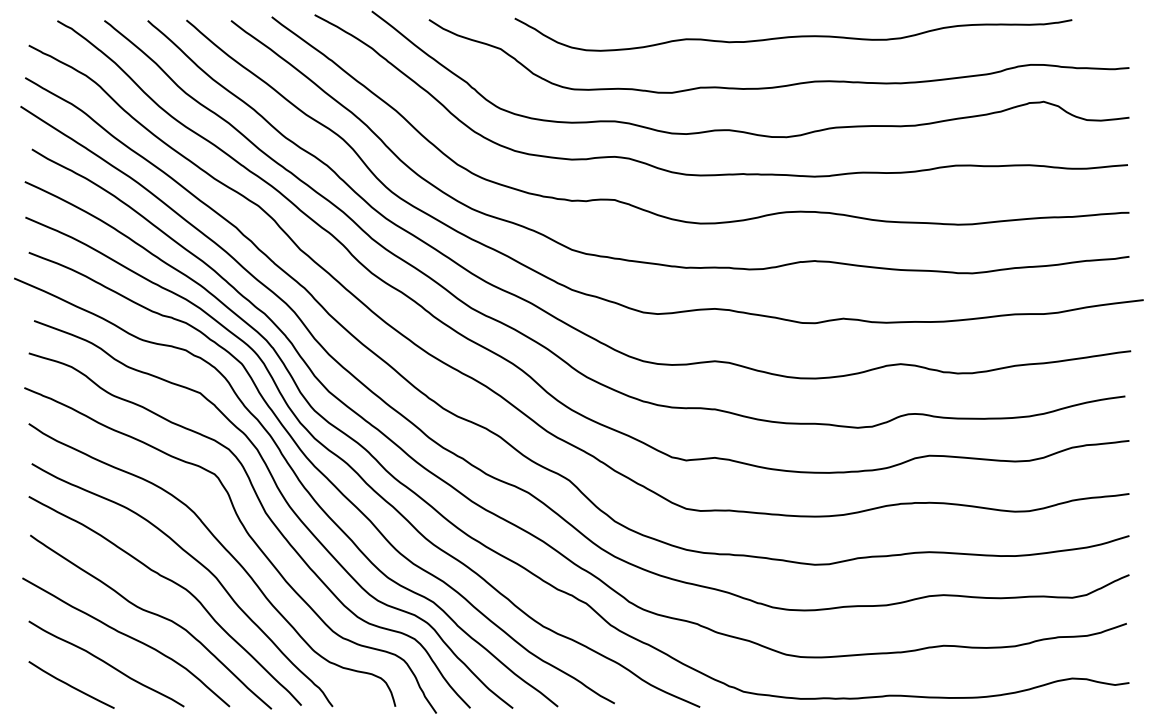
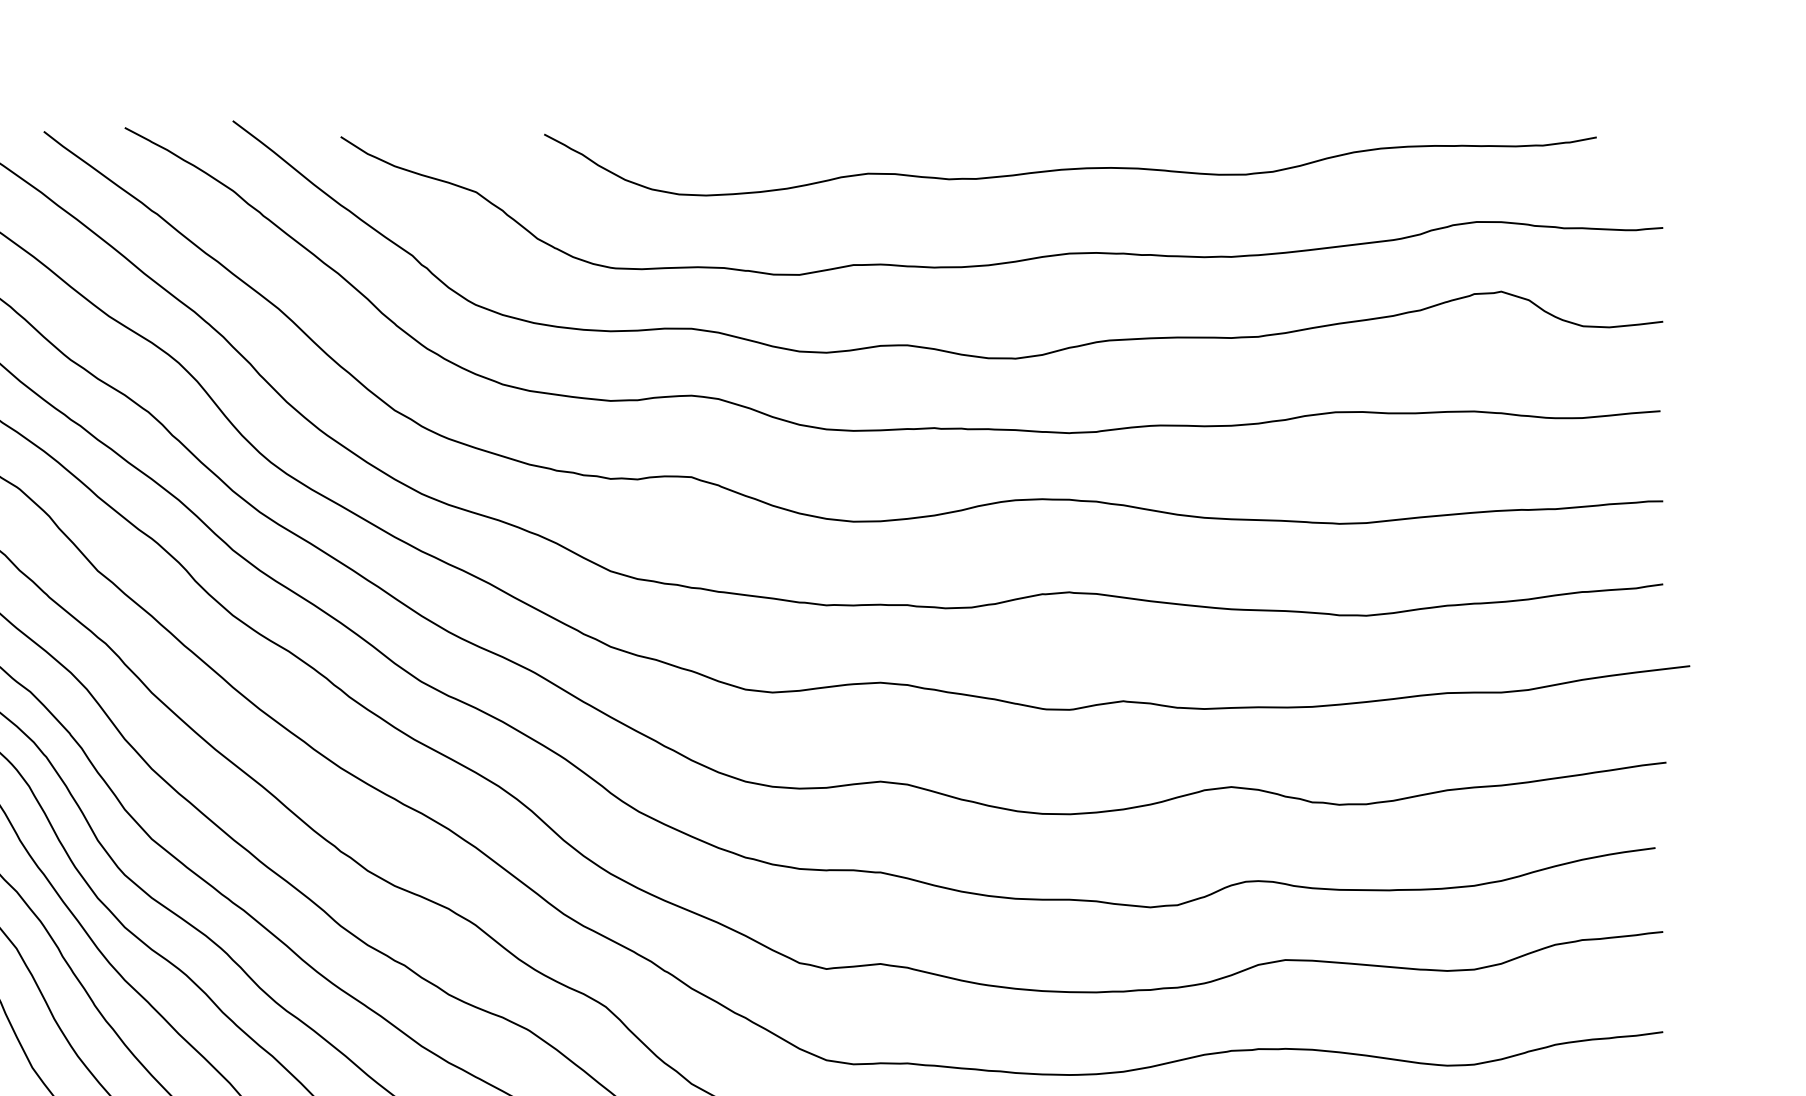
curve: (793, 36) -> (1070, 168), moved

